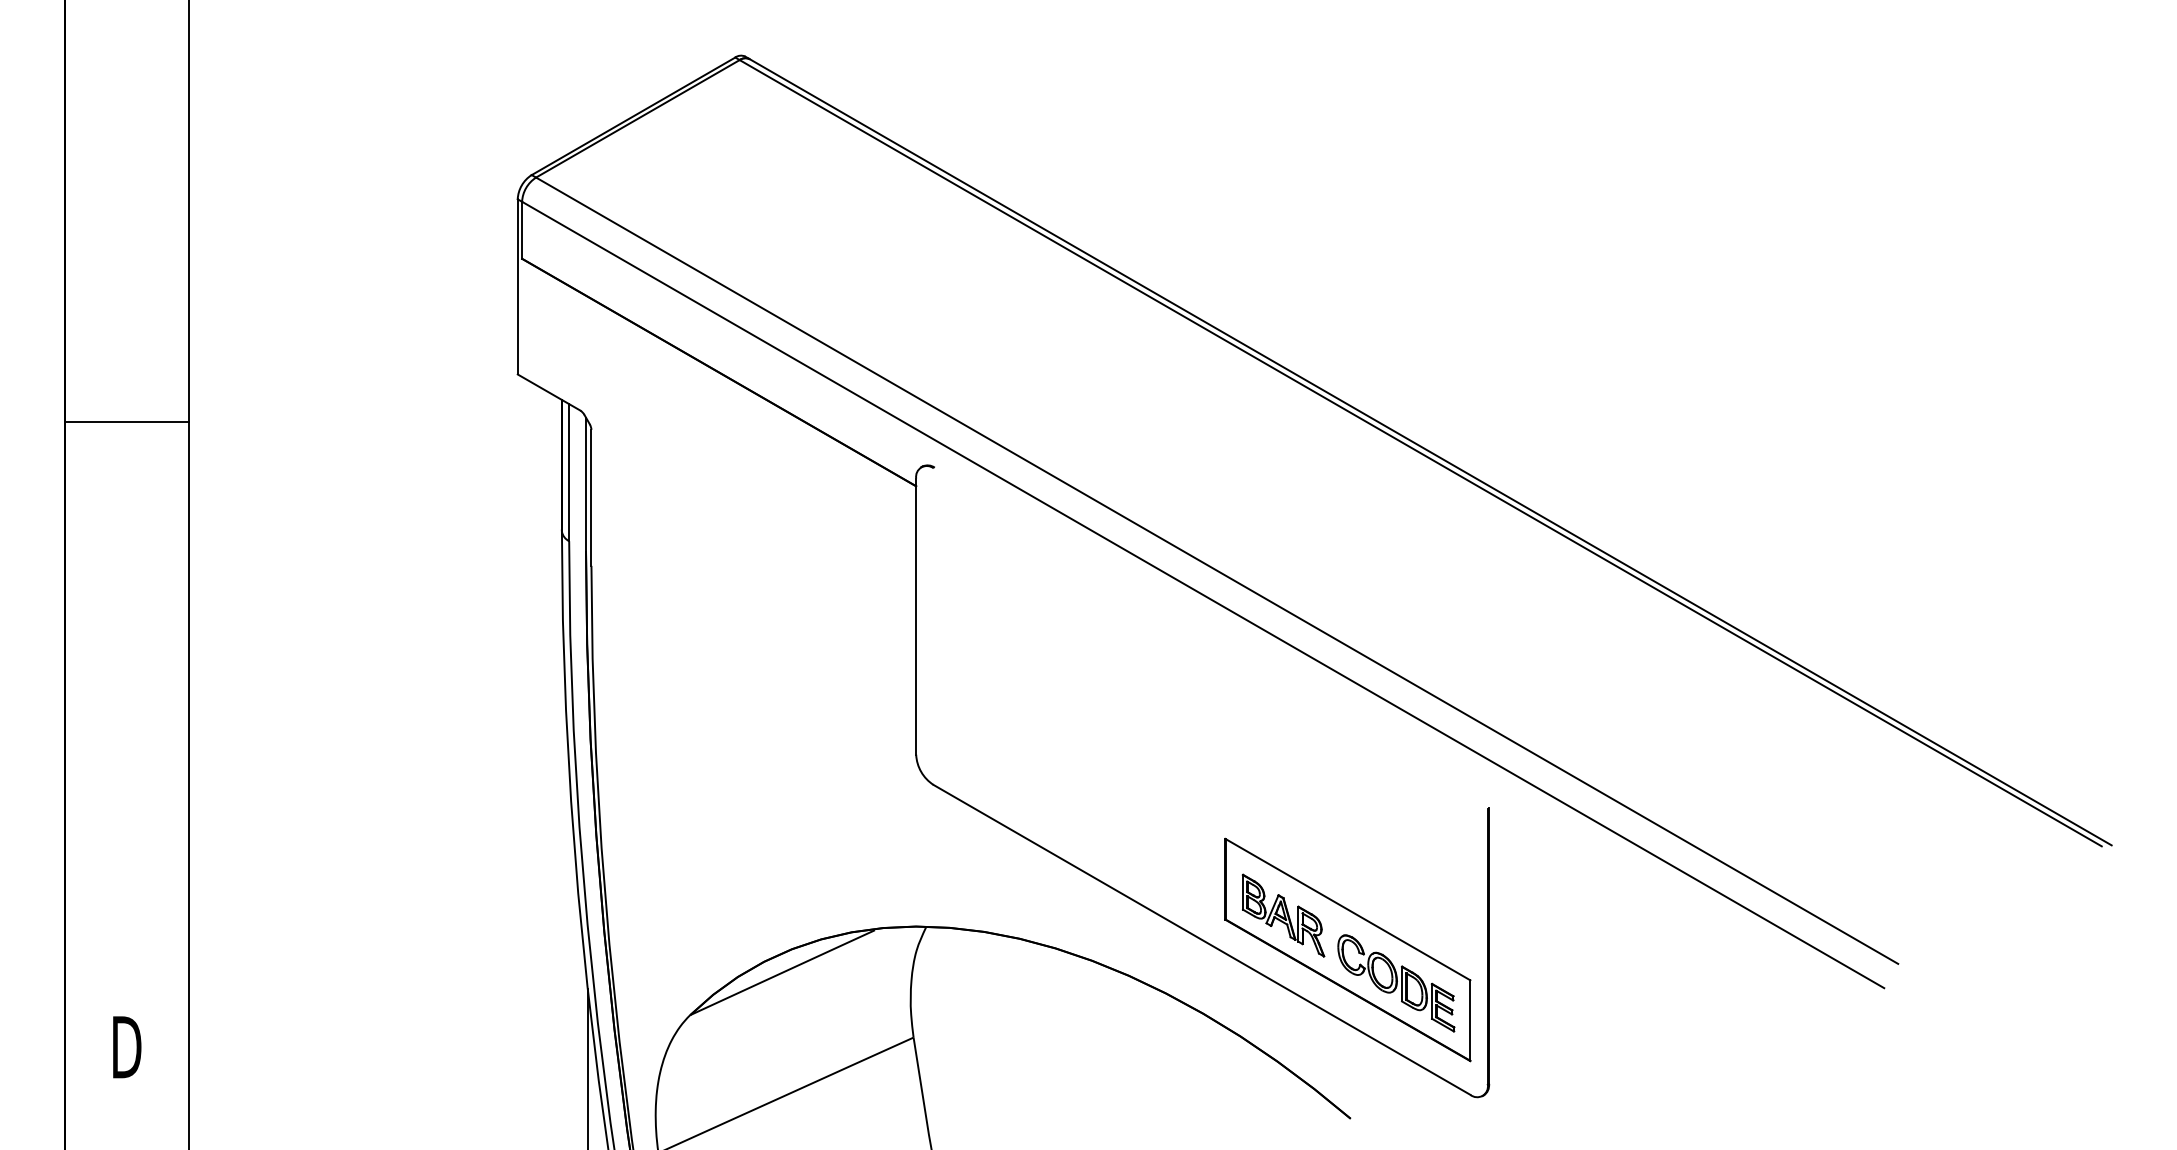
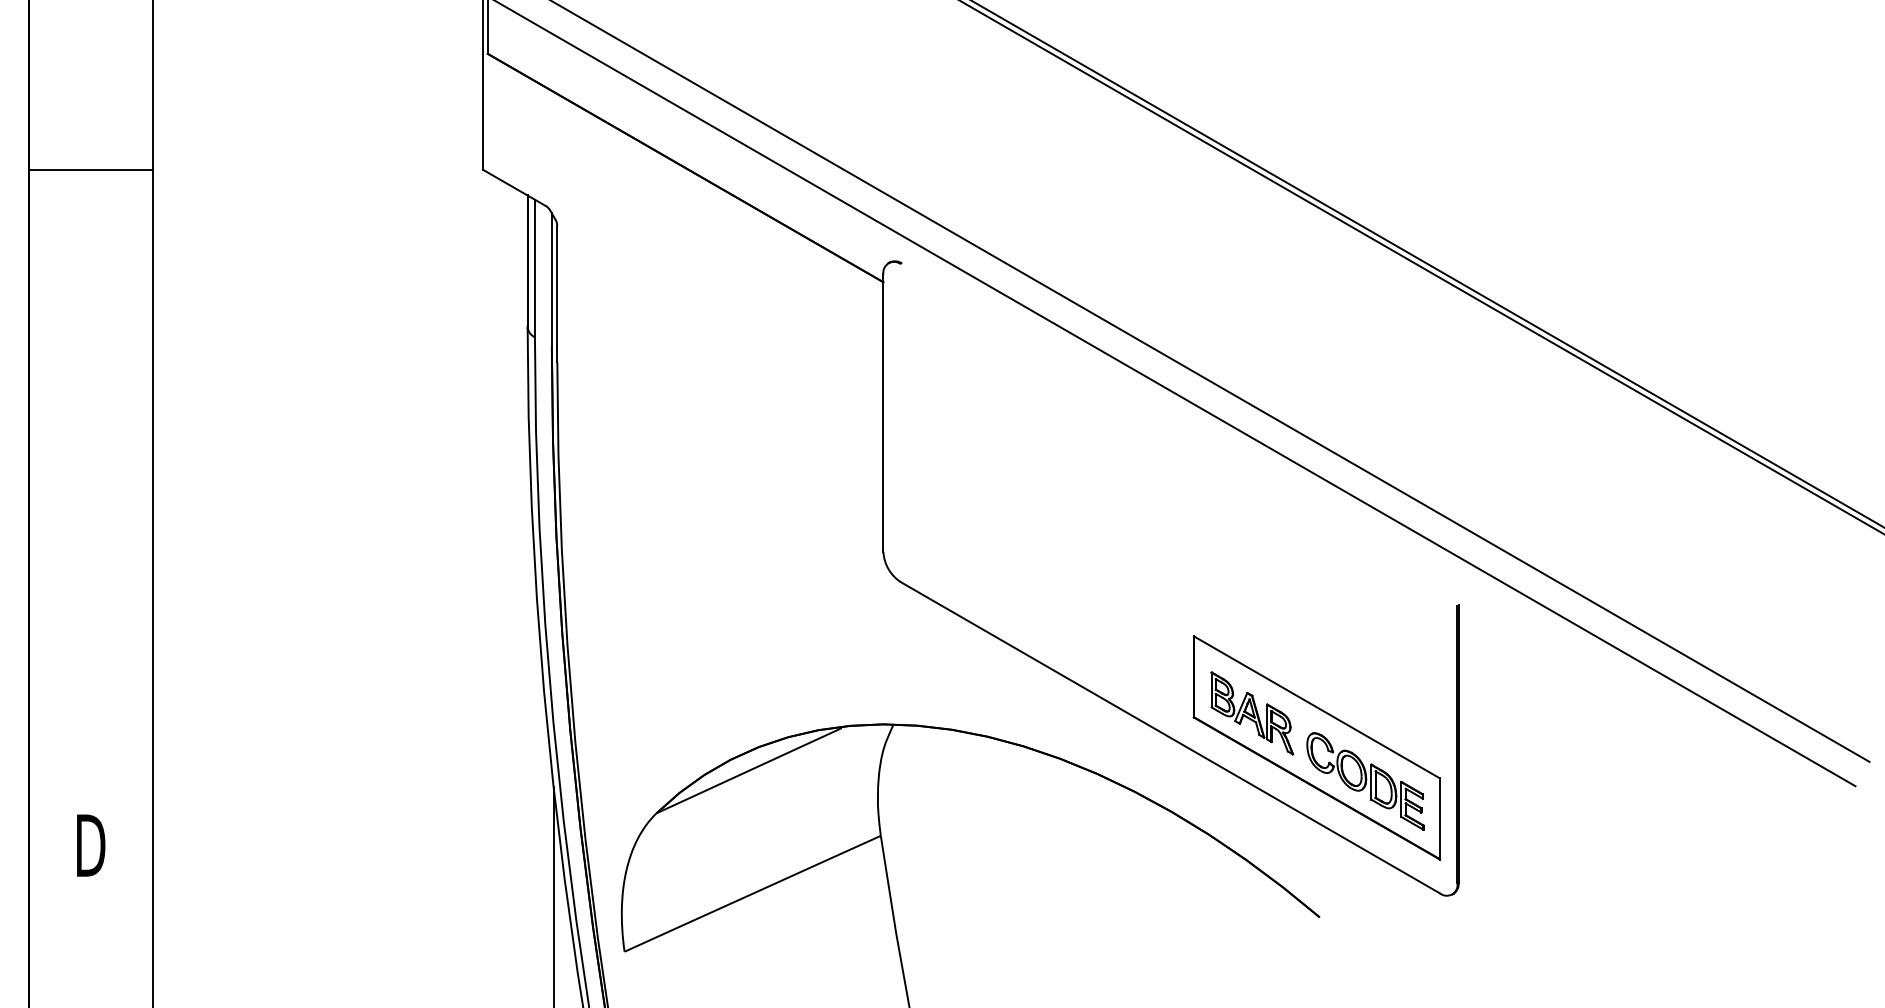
line: (127, 421) -> (91, 169), moved

